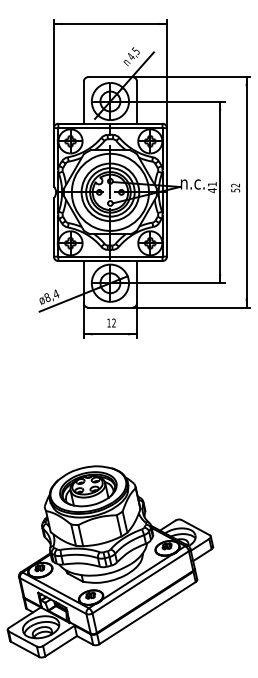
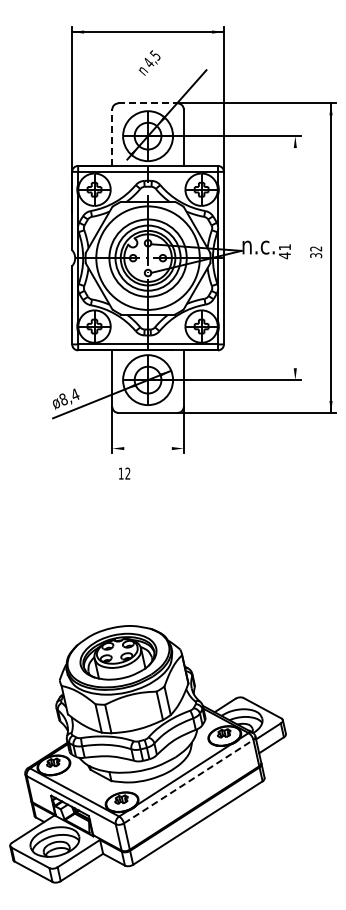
text: (131, 56) -> (149, 62), moved
line: (110, 77) -> (148, 103), solid -> dashed
line: (83, 102) -> (112, 137), solid -> dashed
text: (235, 190) -> (315, 255), 52 -> 32
line: (220, 192) -> (295, 258), removed
text: (111, 322) -> (124, 473), moved
line: (110, 334) -> (147, 448), removed
line: (141, 582) -> (189, 781), solid -> dashed

